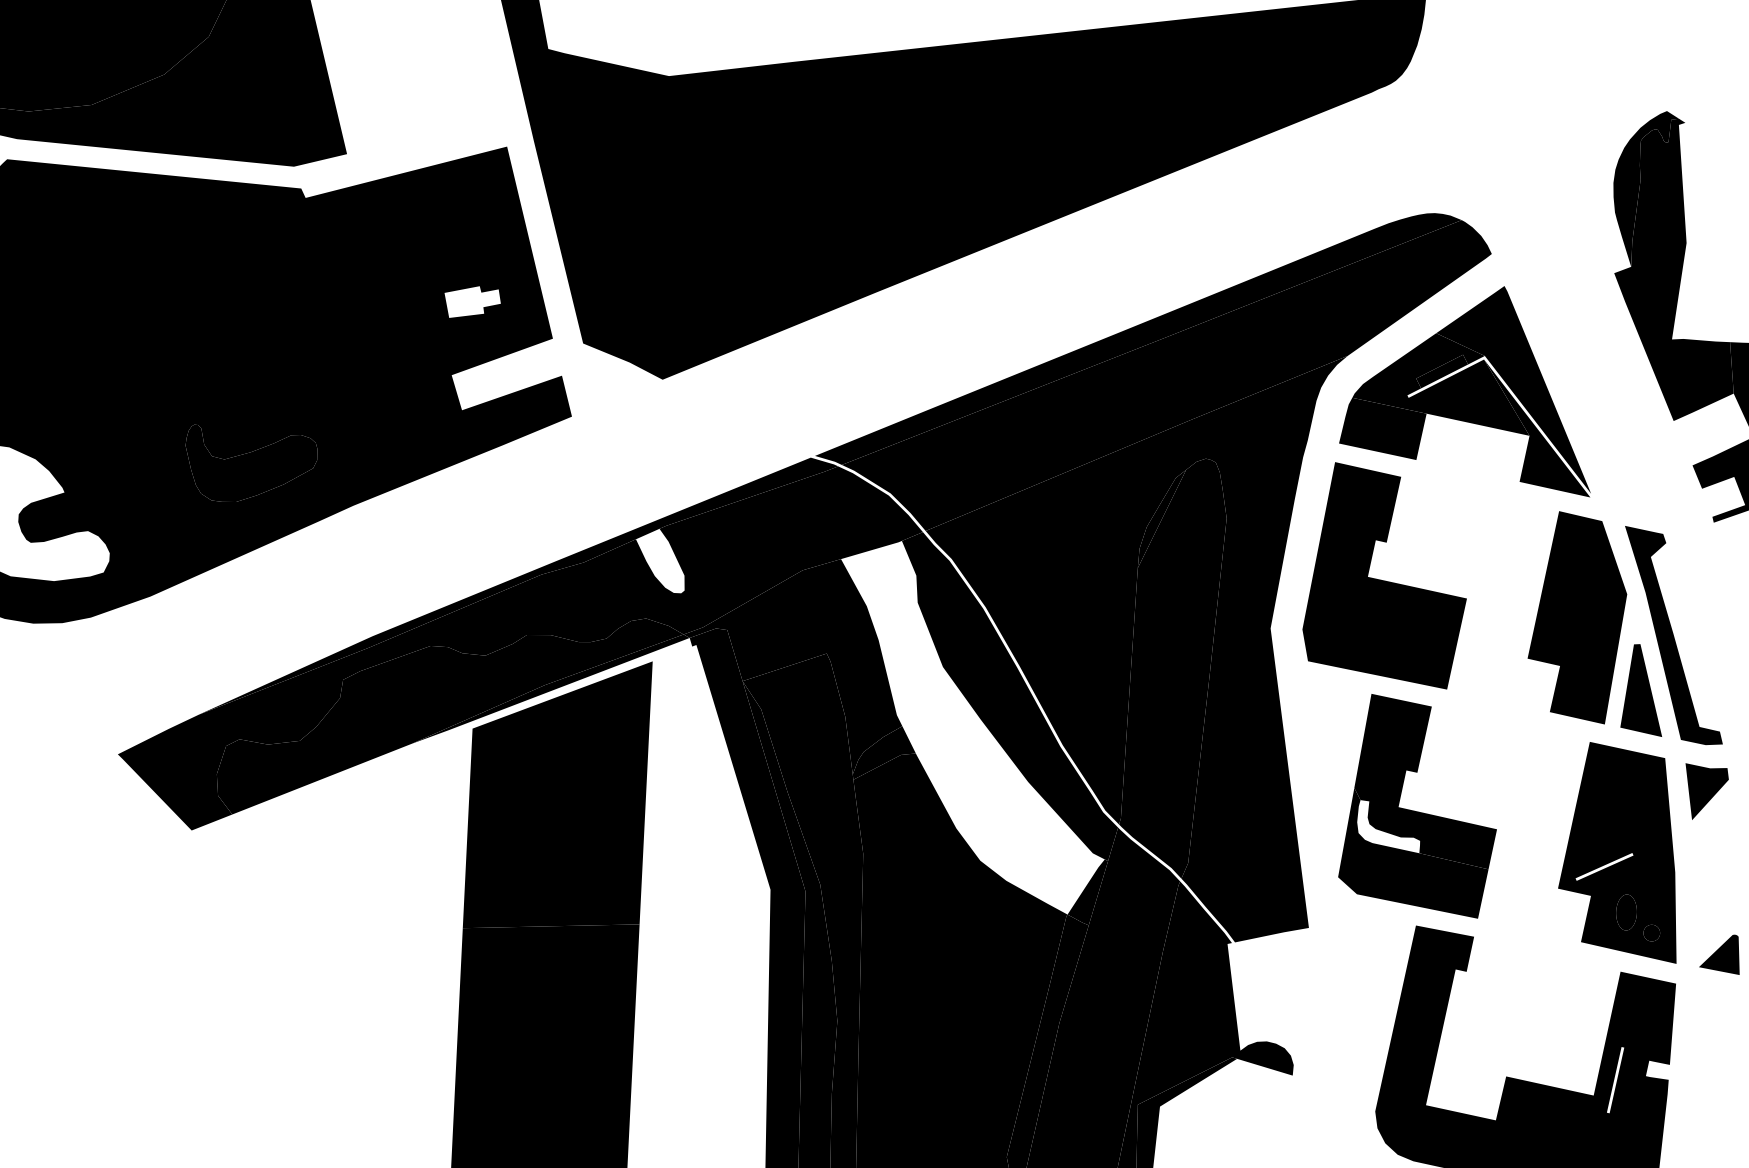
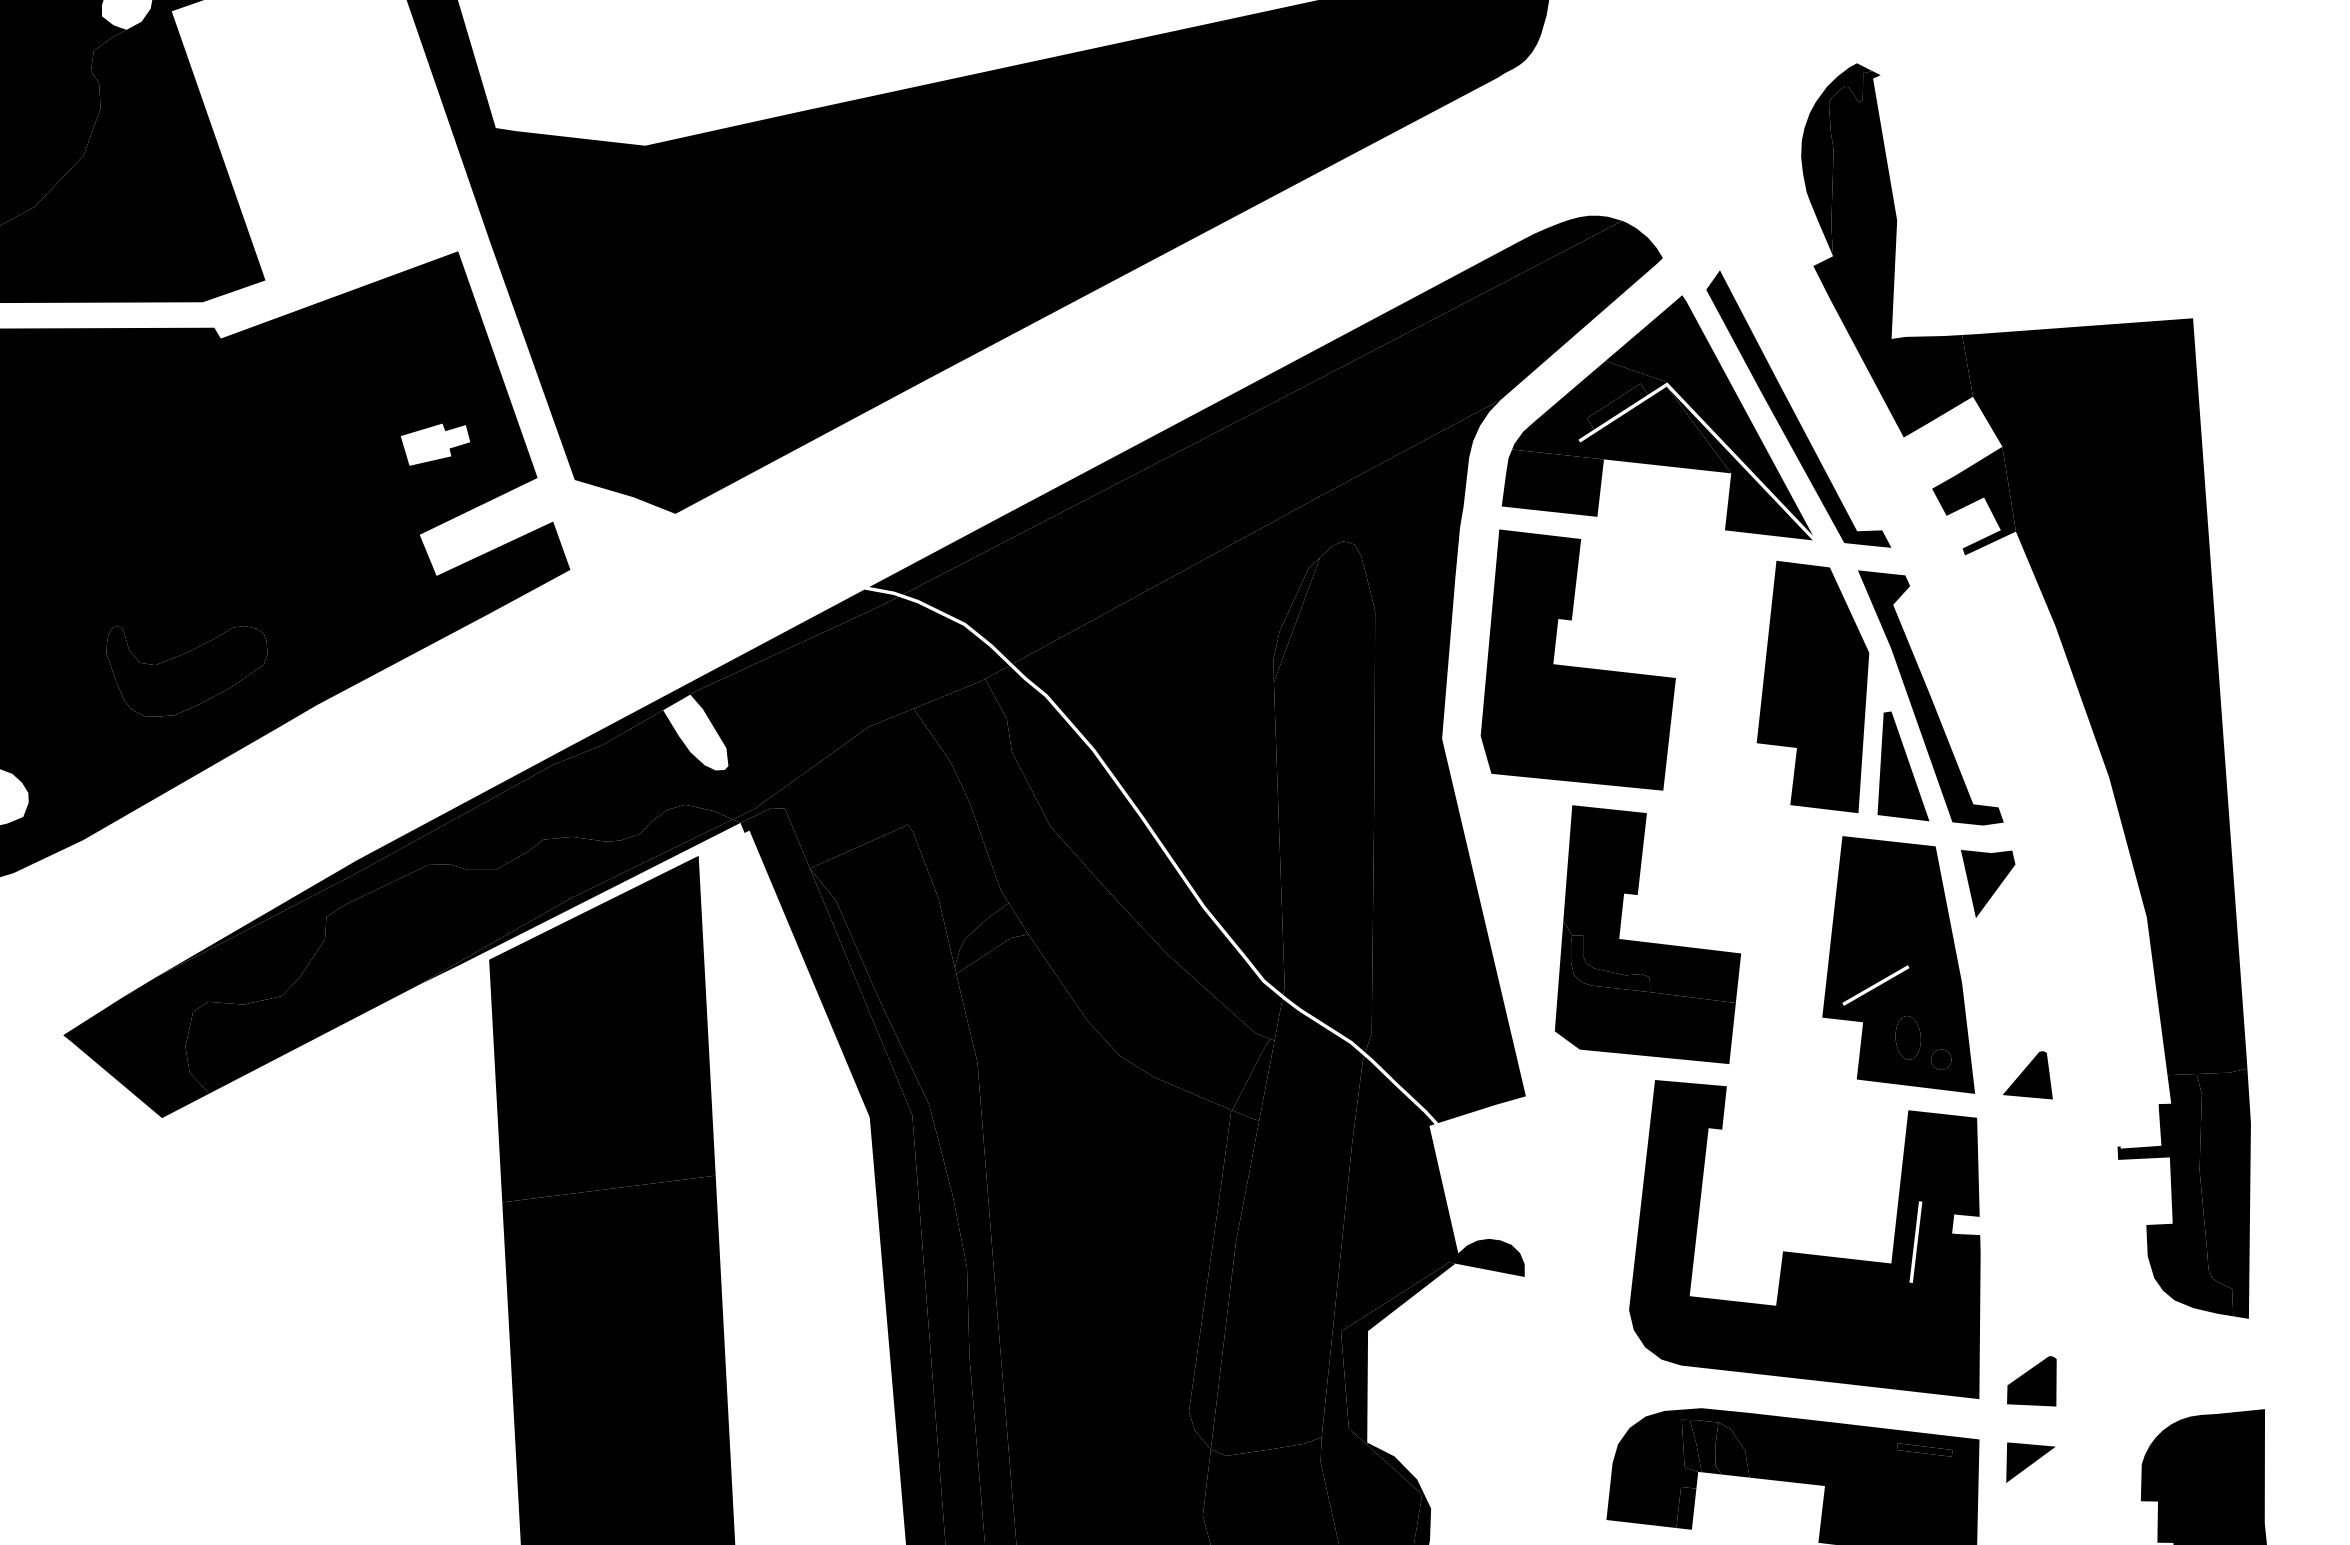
part: (1590, 388) -> (1798, 408), added
fill: (970, 726) -> (1091, 894), added
fill: (1389, 826) -> (1610, 963), added

